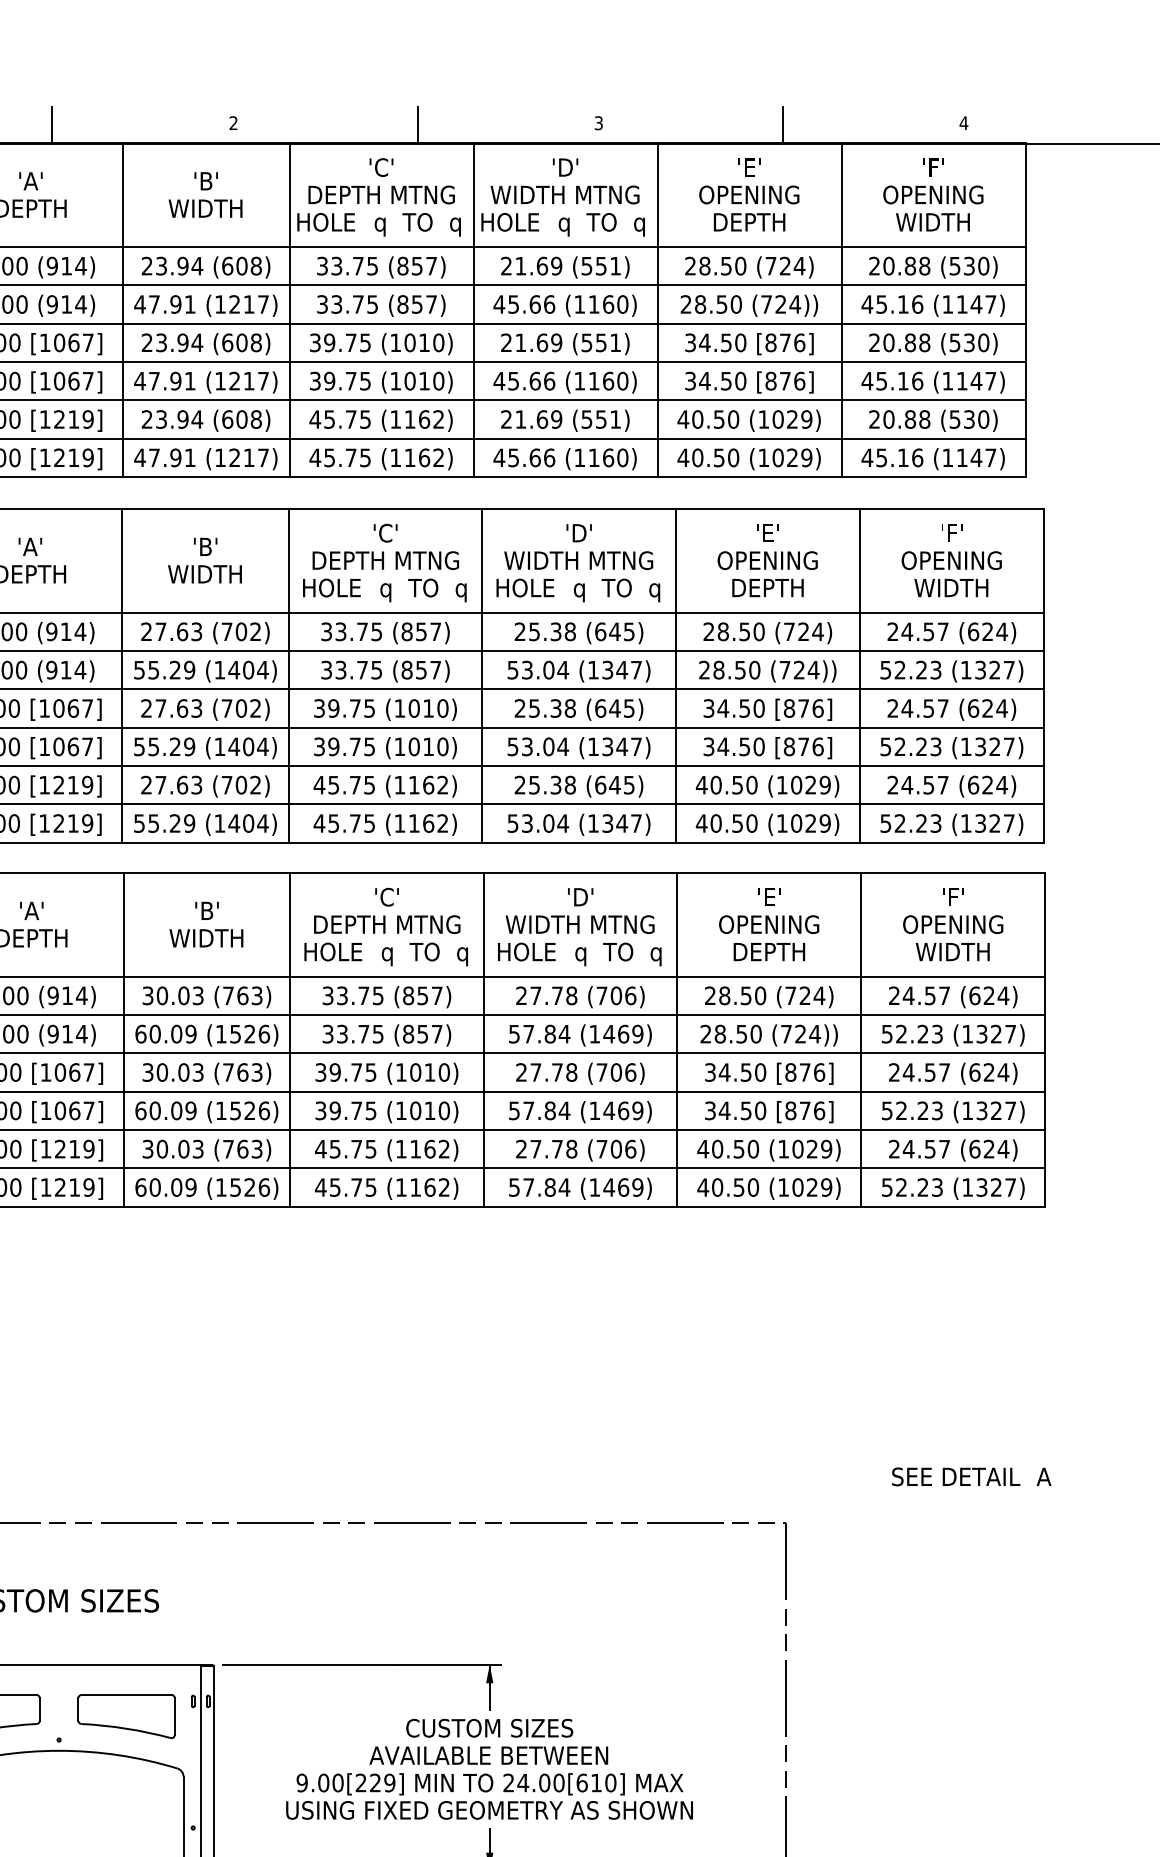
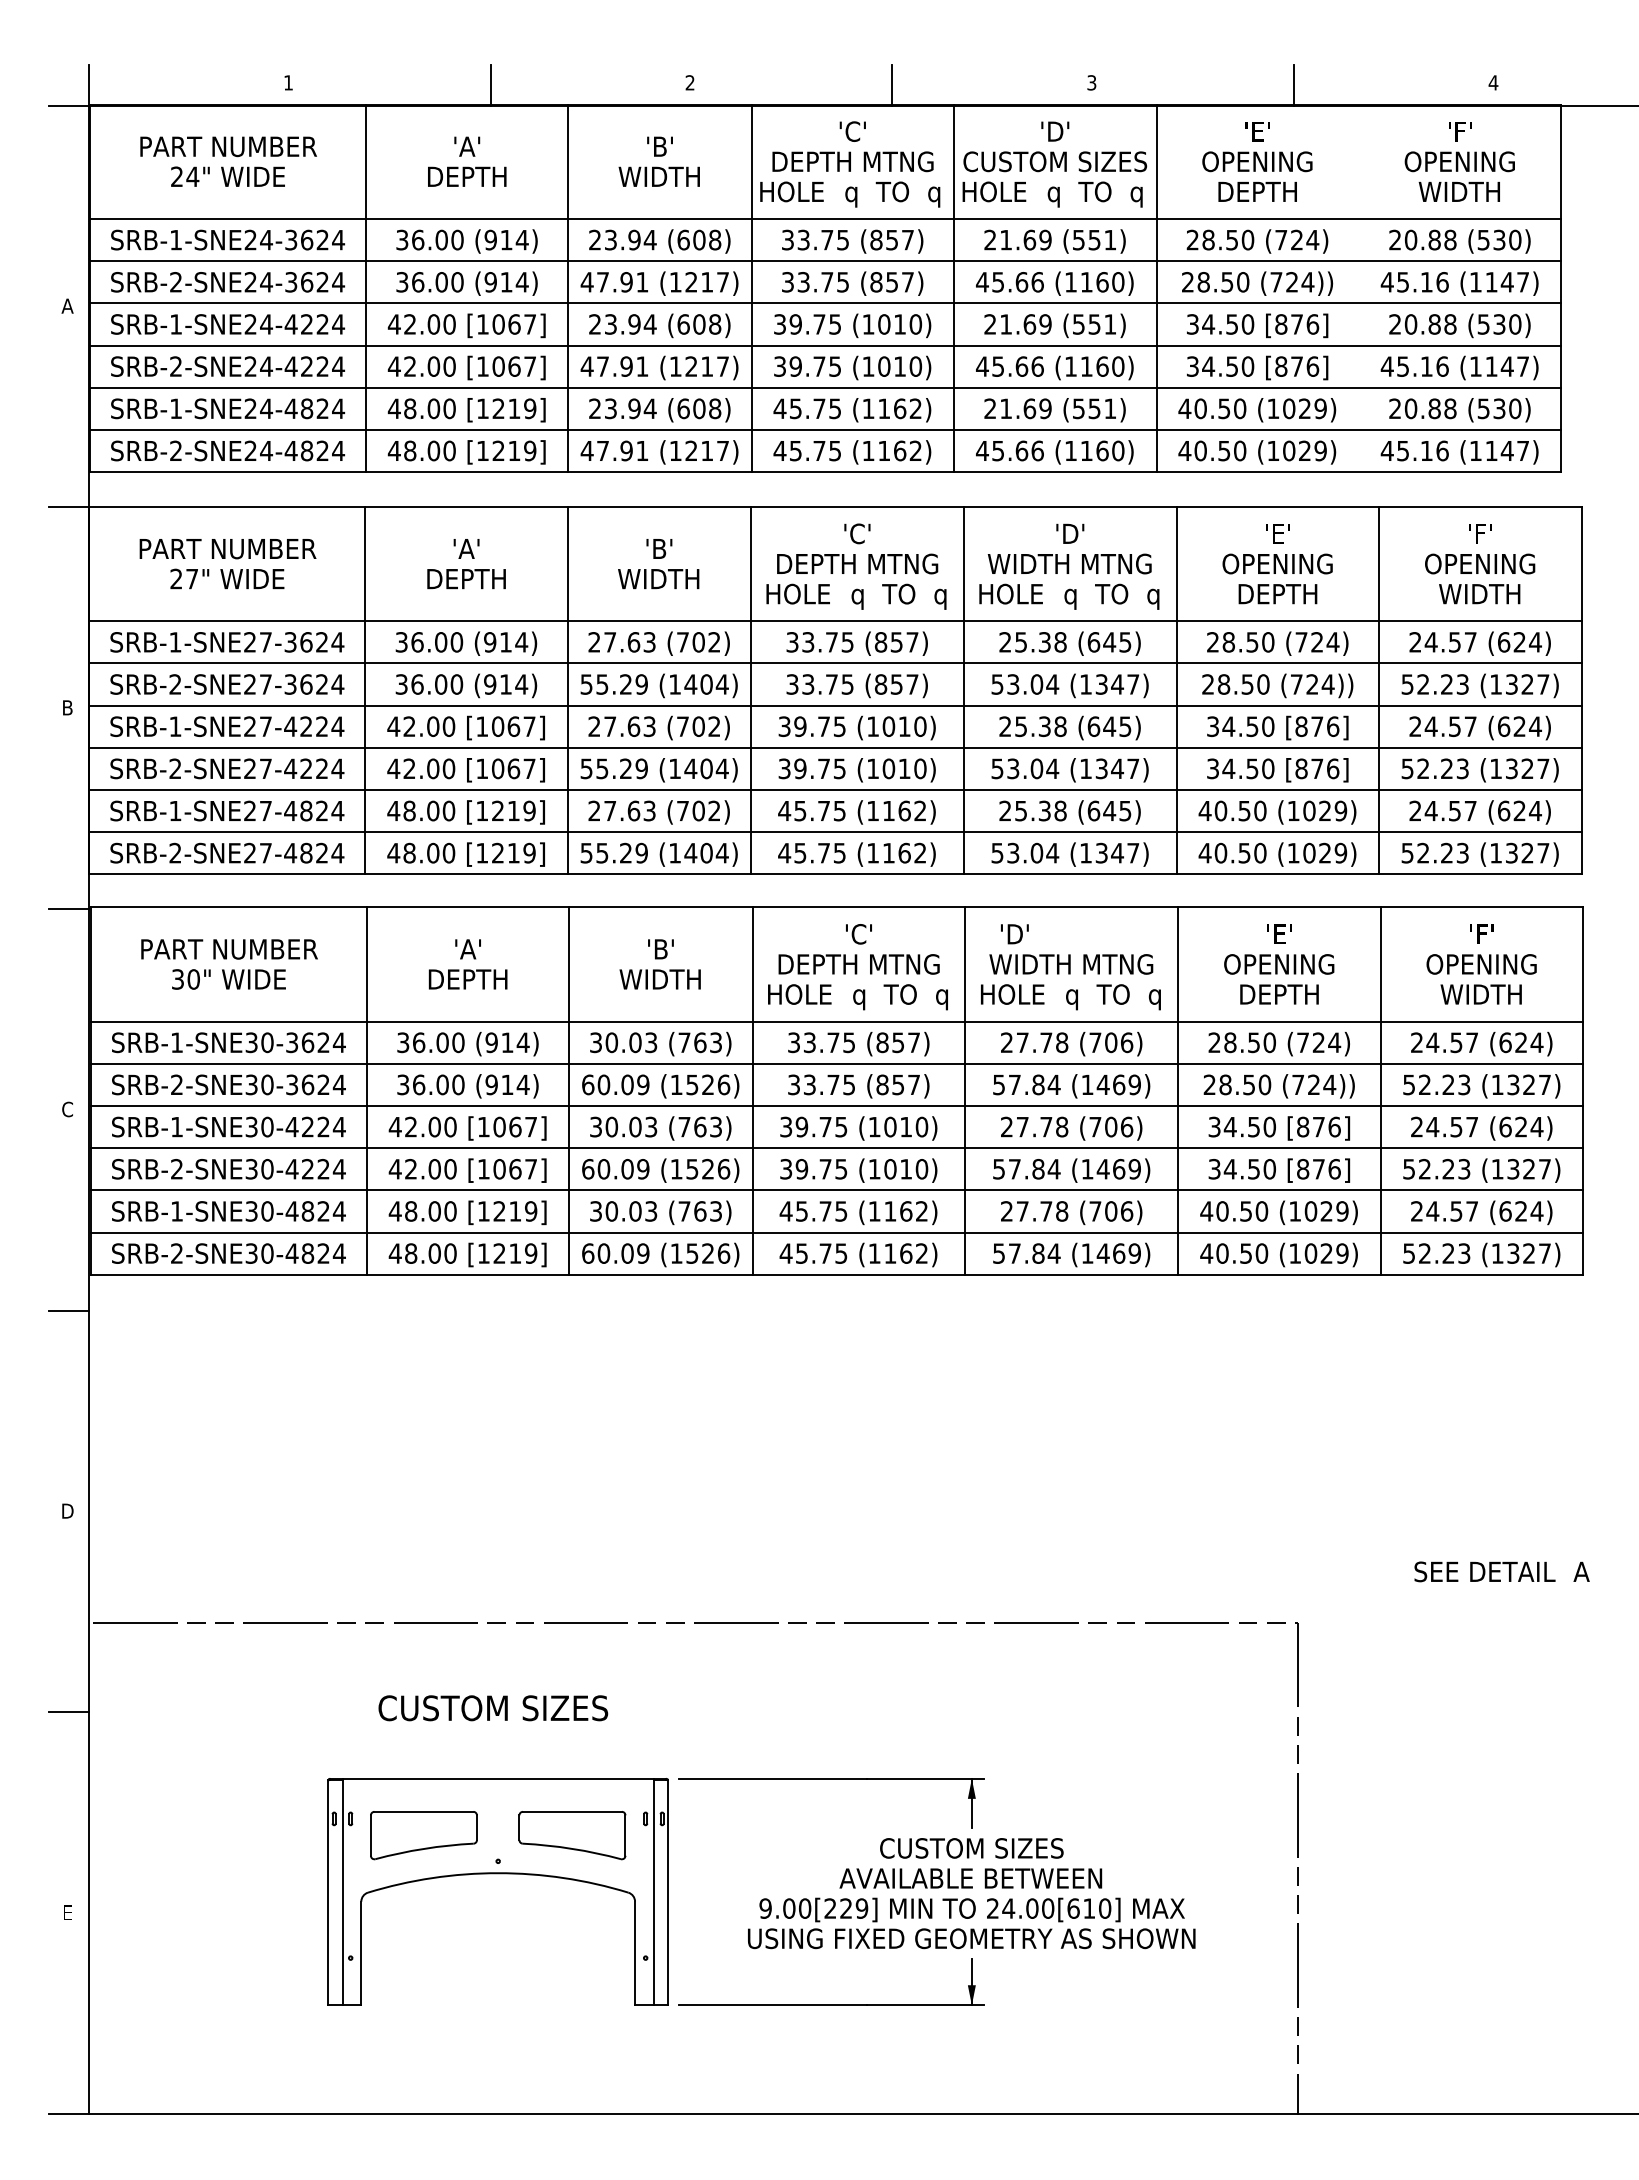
text: (565, 194) -> (1055, 161), WIDTH MTNG -> CUSTOM SIZES
line: (841, 310) -> (1358, 288), removed
text: (580, 897) -> (1014, 934), moved

